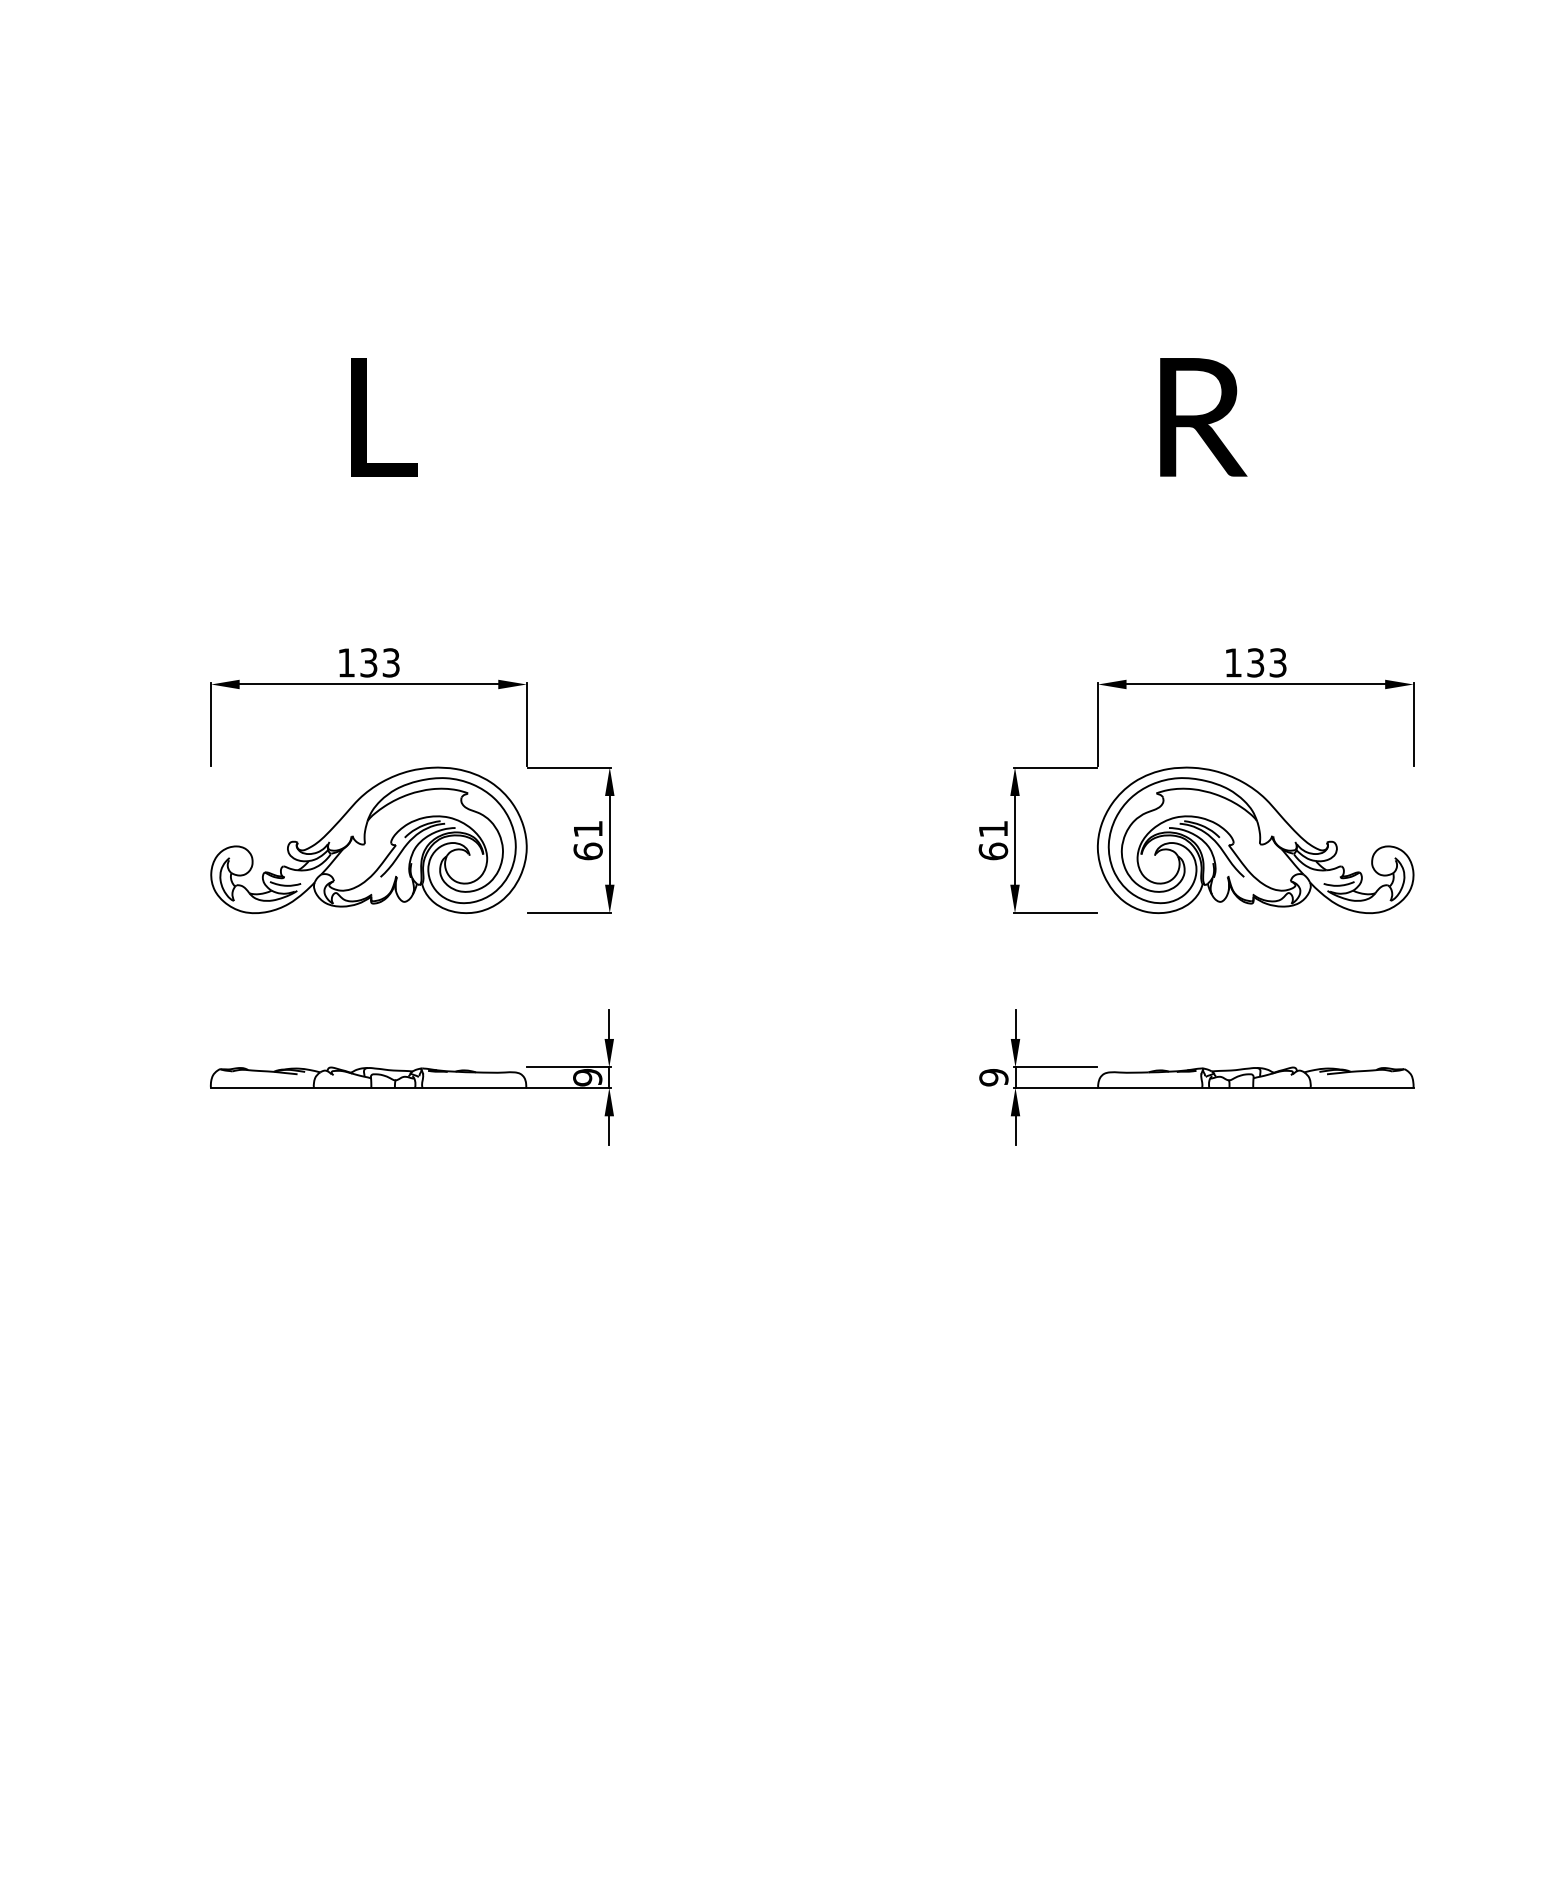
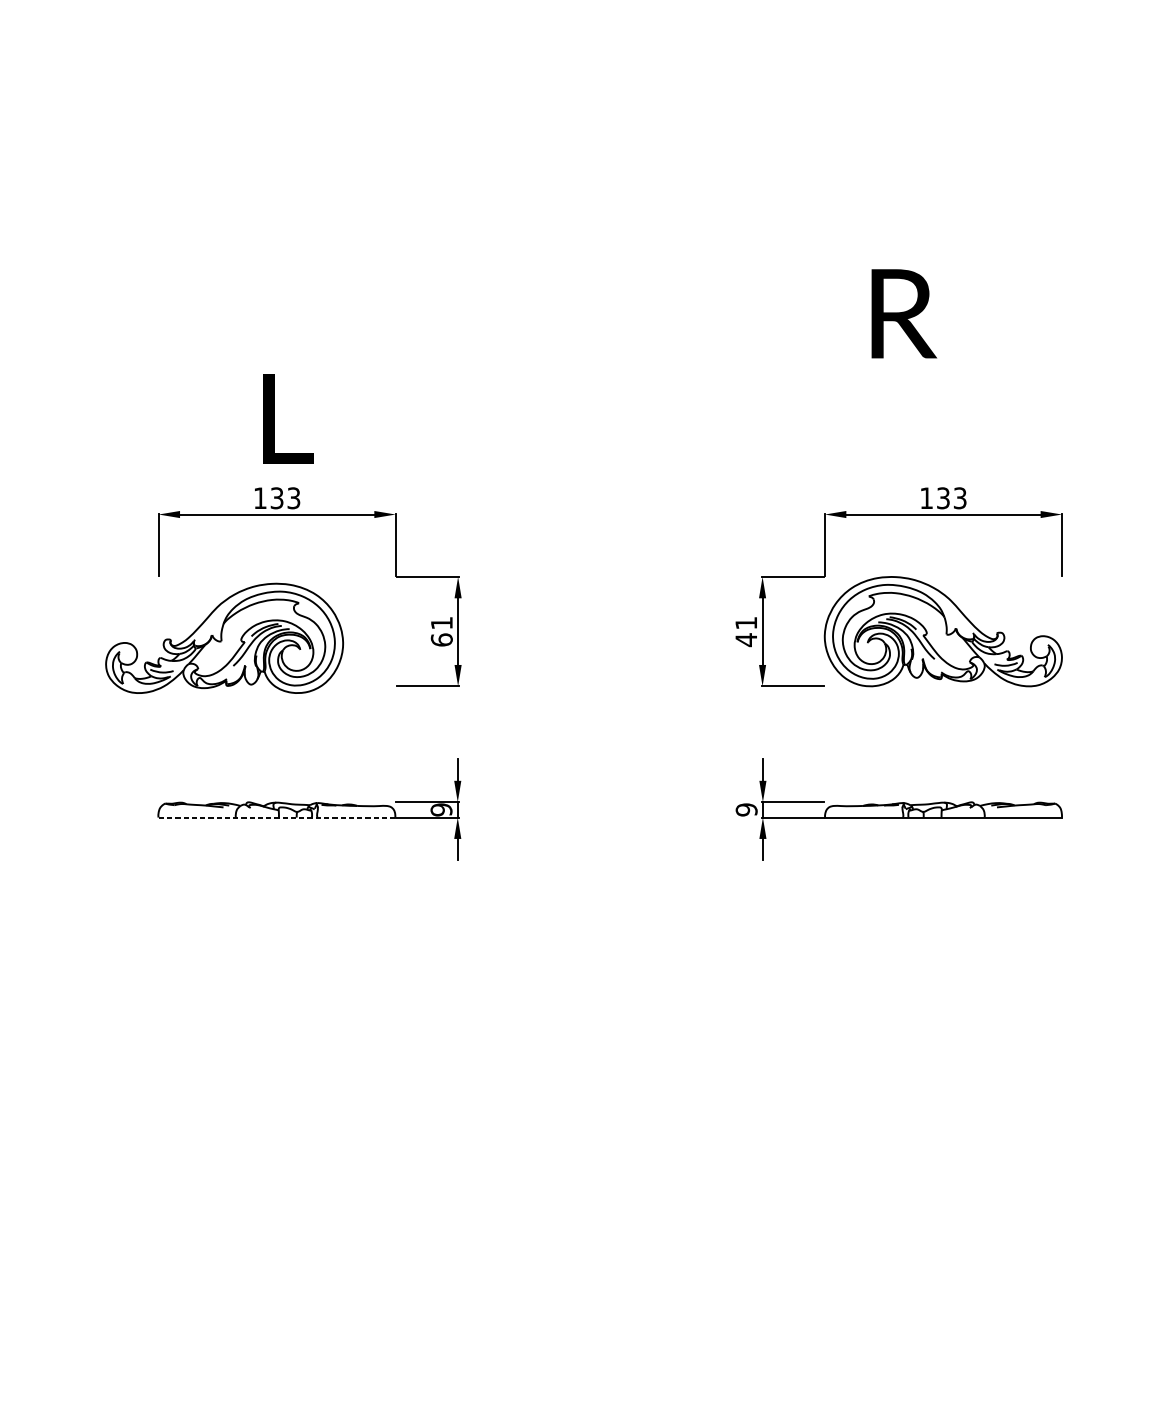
text: (384, 417) -> (288, 419), moved
part: (368, 840) -> (224, 638), moved
text: (993, 851) -> (746, 640), 61 -> 41
line: (368, 1087) -> (276, 817), solid -> dashed

